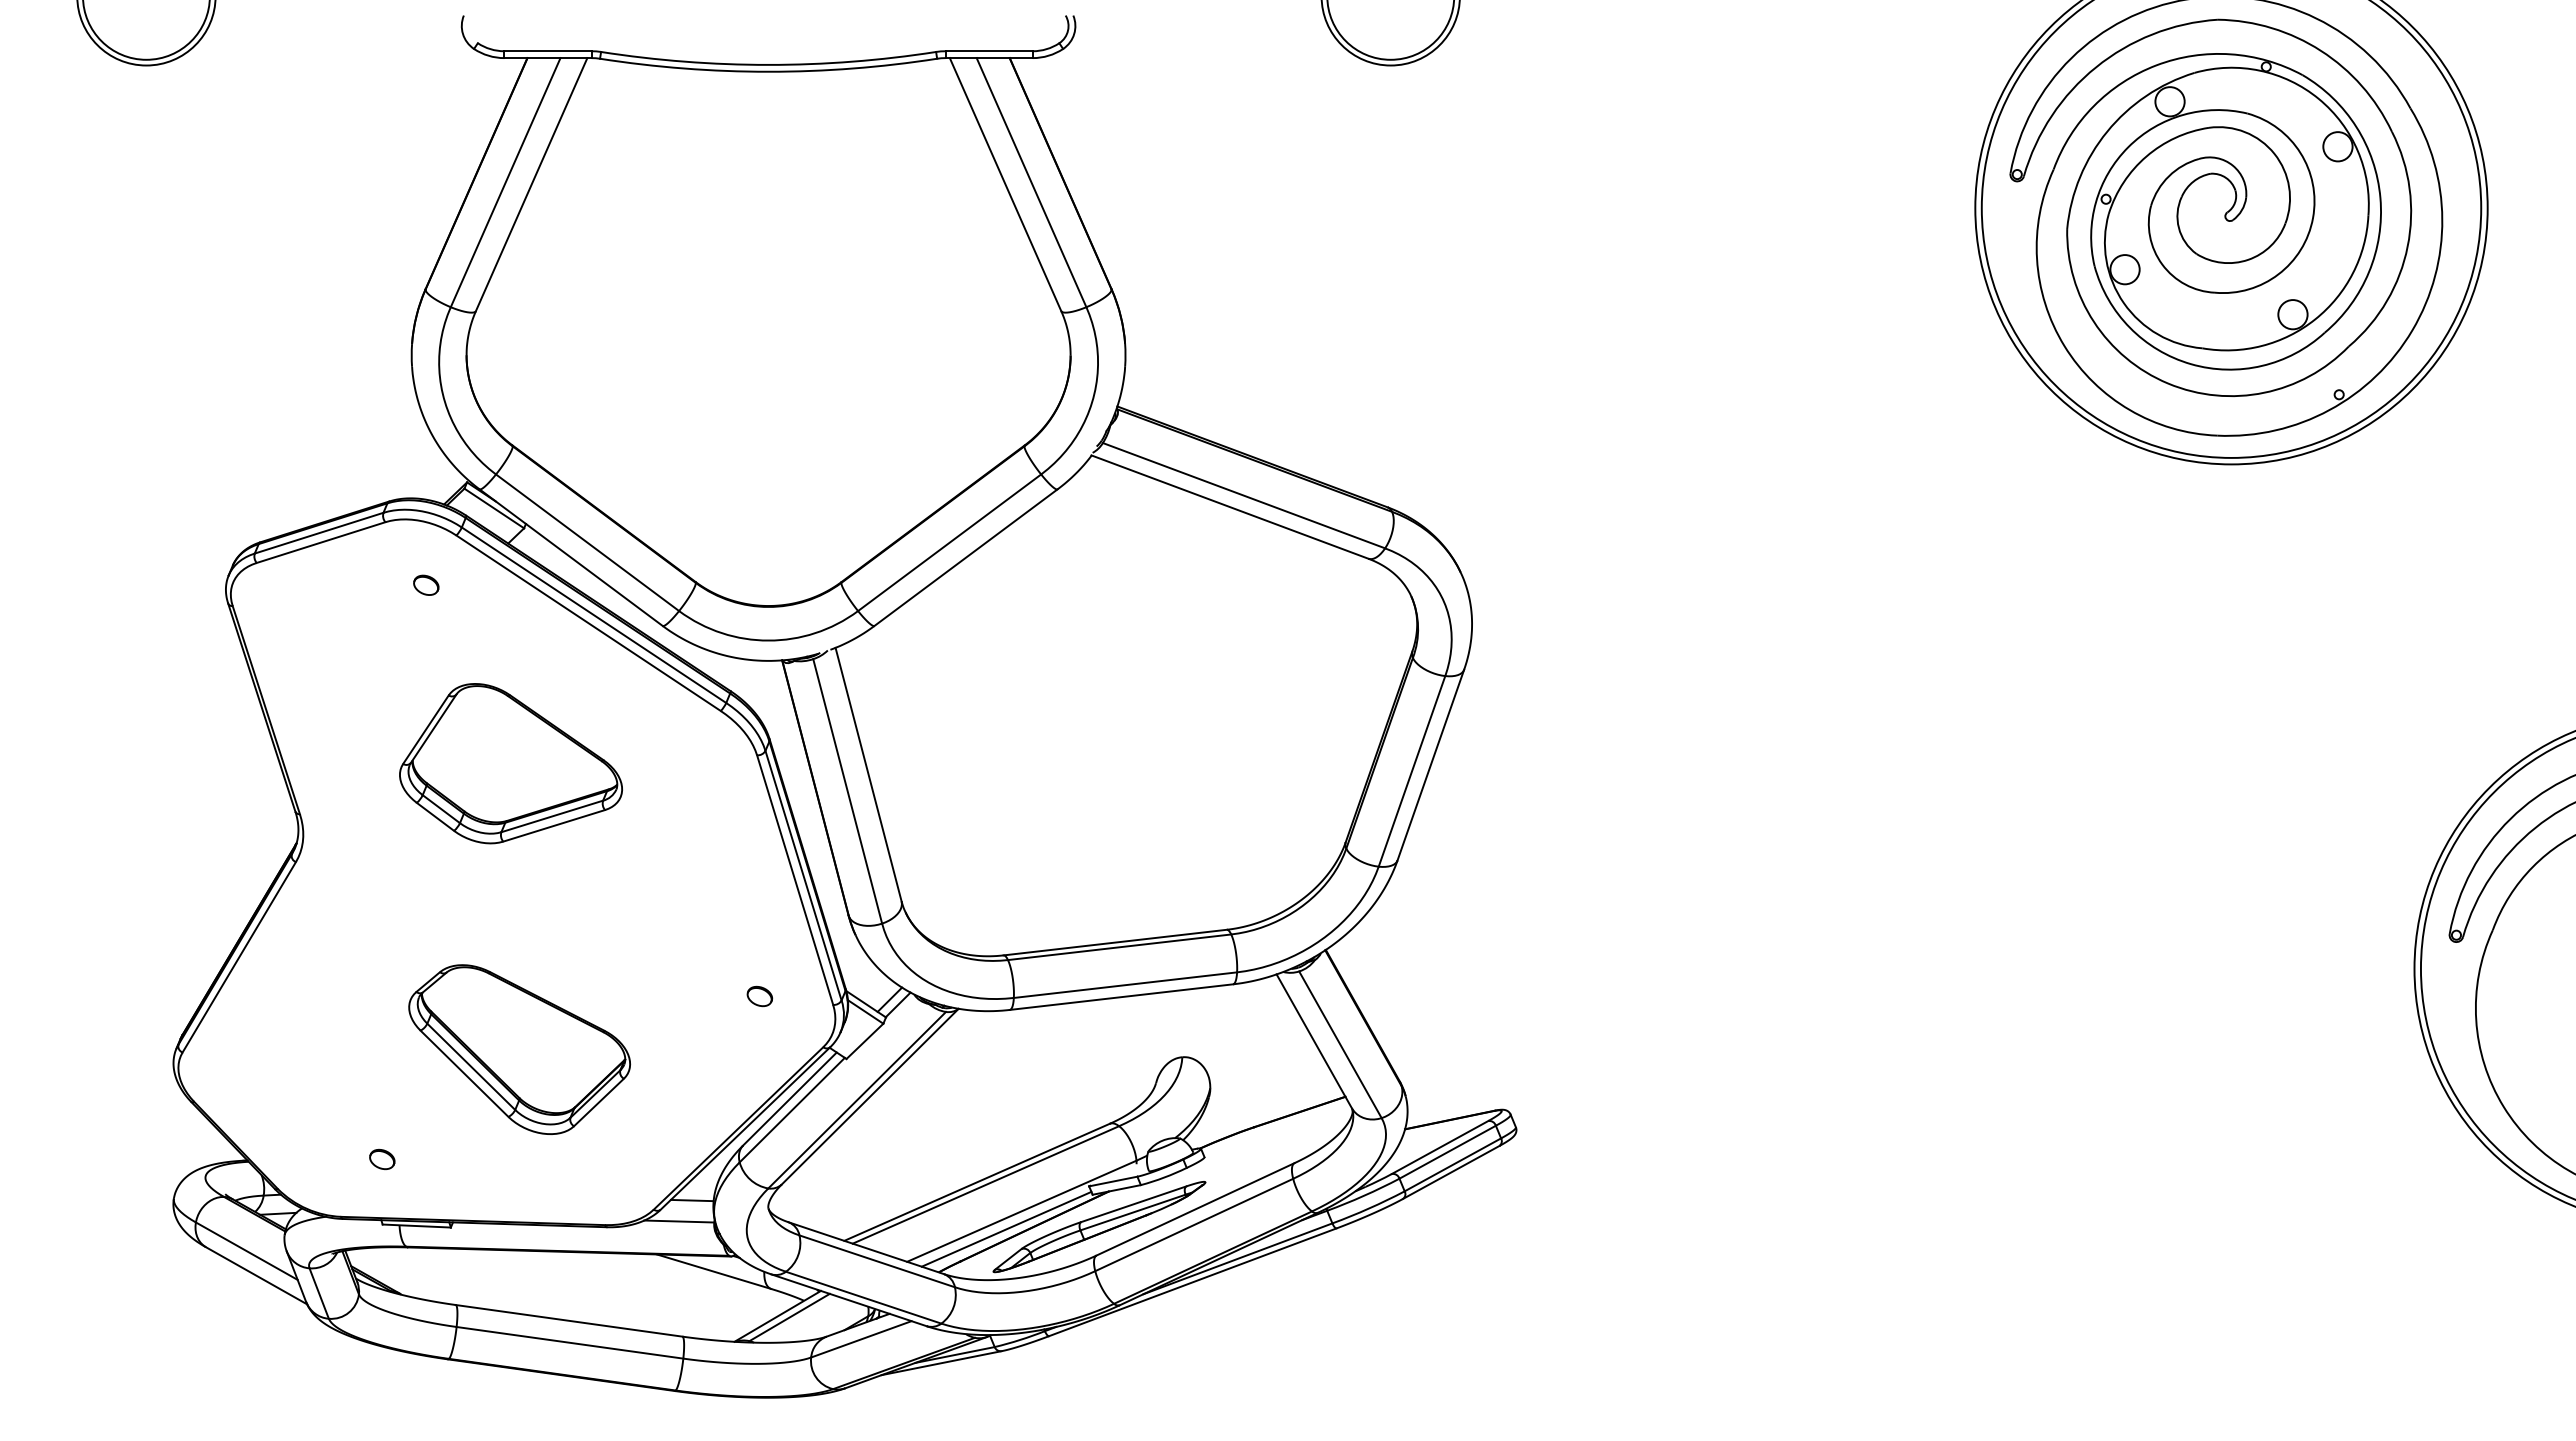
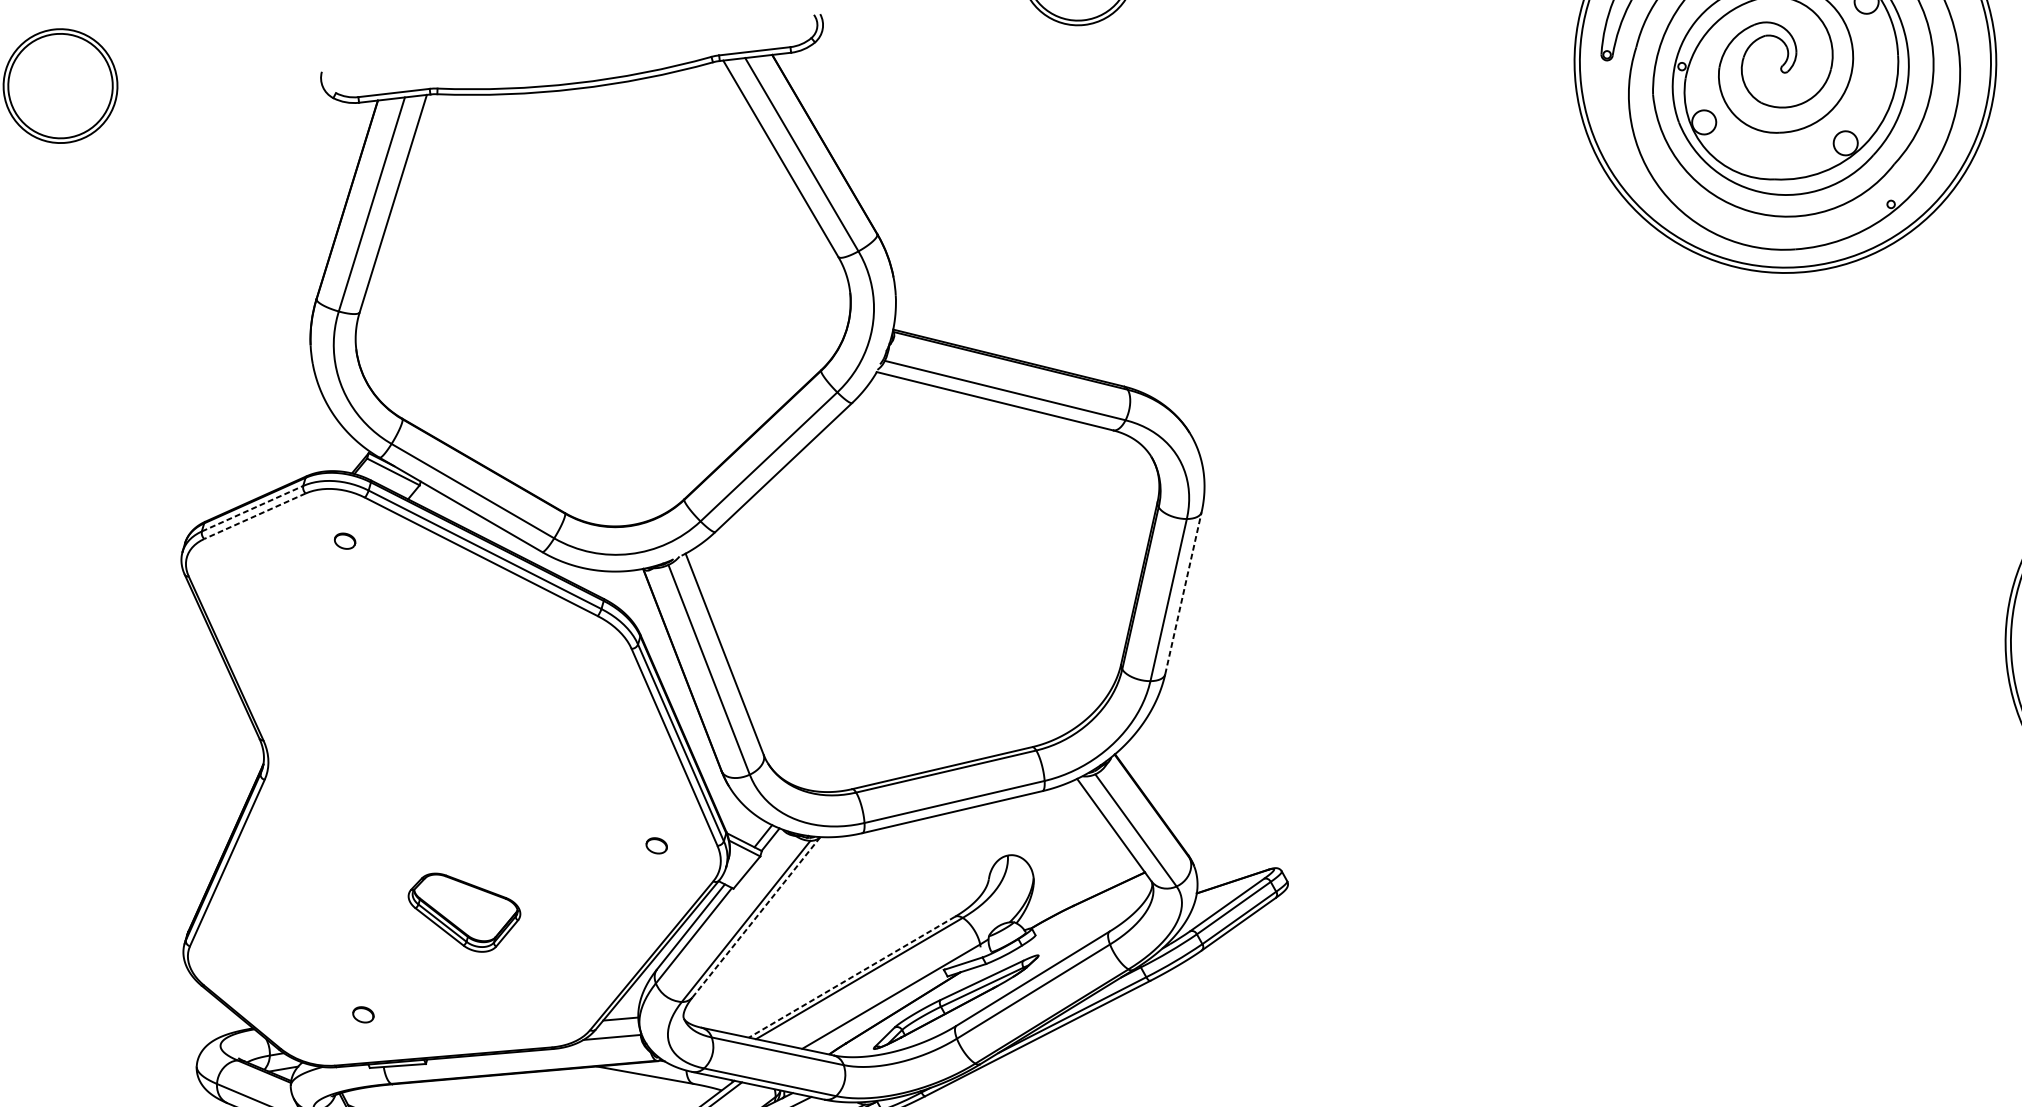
line: (319, 533) -> (252, 508), solid -> dashed
line: (320, 542) -> (254, 516), solid -> dashed
part: (510, 763) -> (430, 678), removed
line: (1430, 765) -> (1183, 593), solid -> dashed
part: (519, 1049) -> (465, 911), size x0.6
line: (870, 1096) -> (756, 917), solid -> dashed
line: (976, 1182) -> (851, 977), solid -> dashed
line: (1006, 1228) -> (880, 1012), removed

